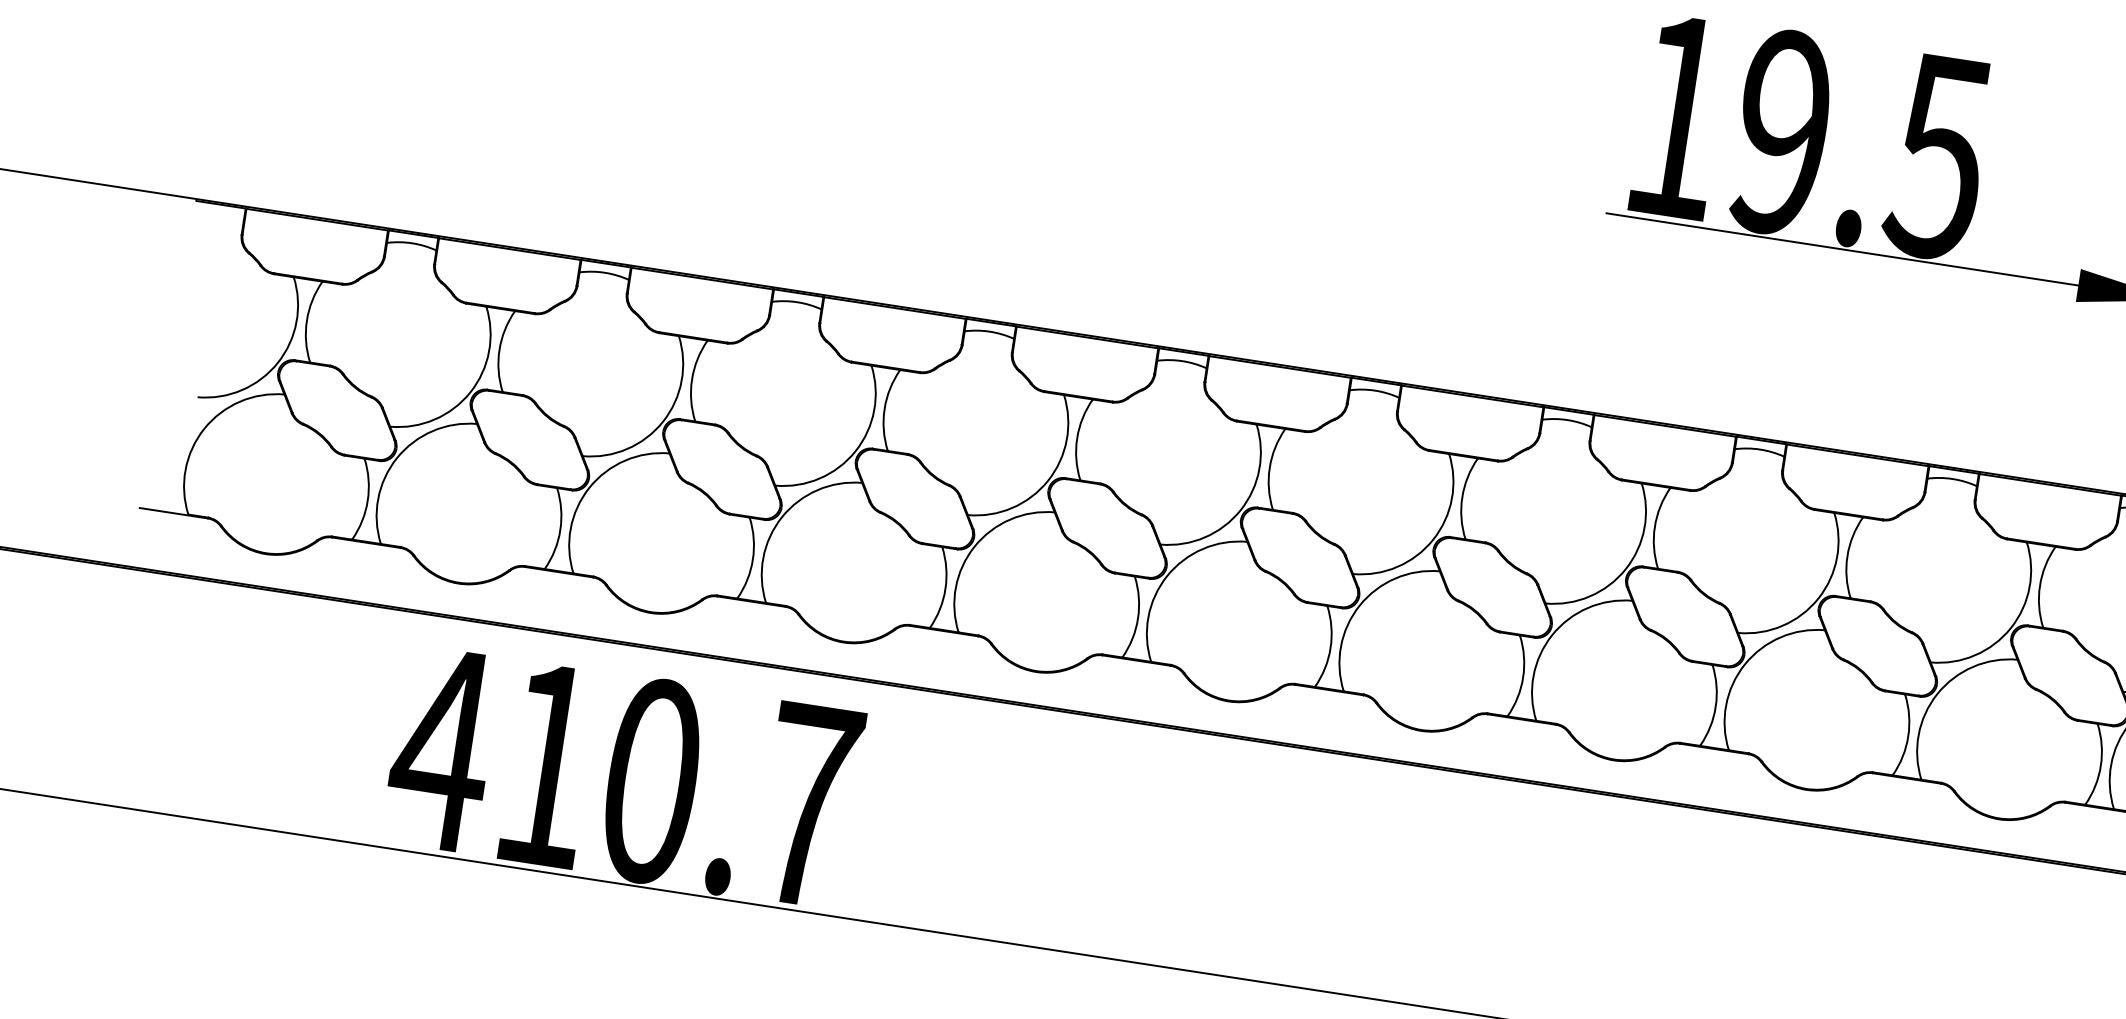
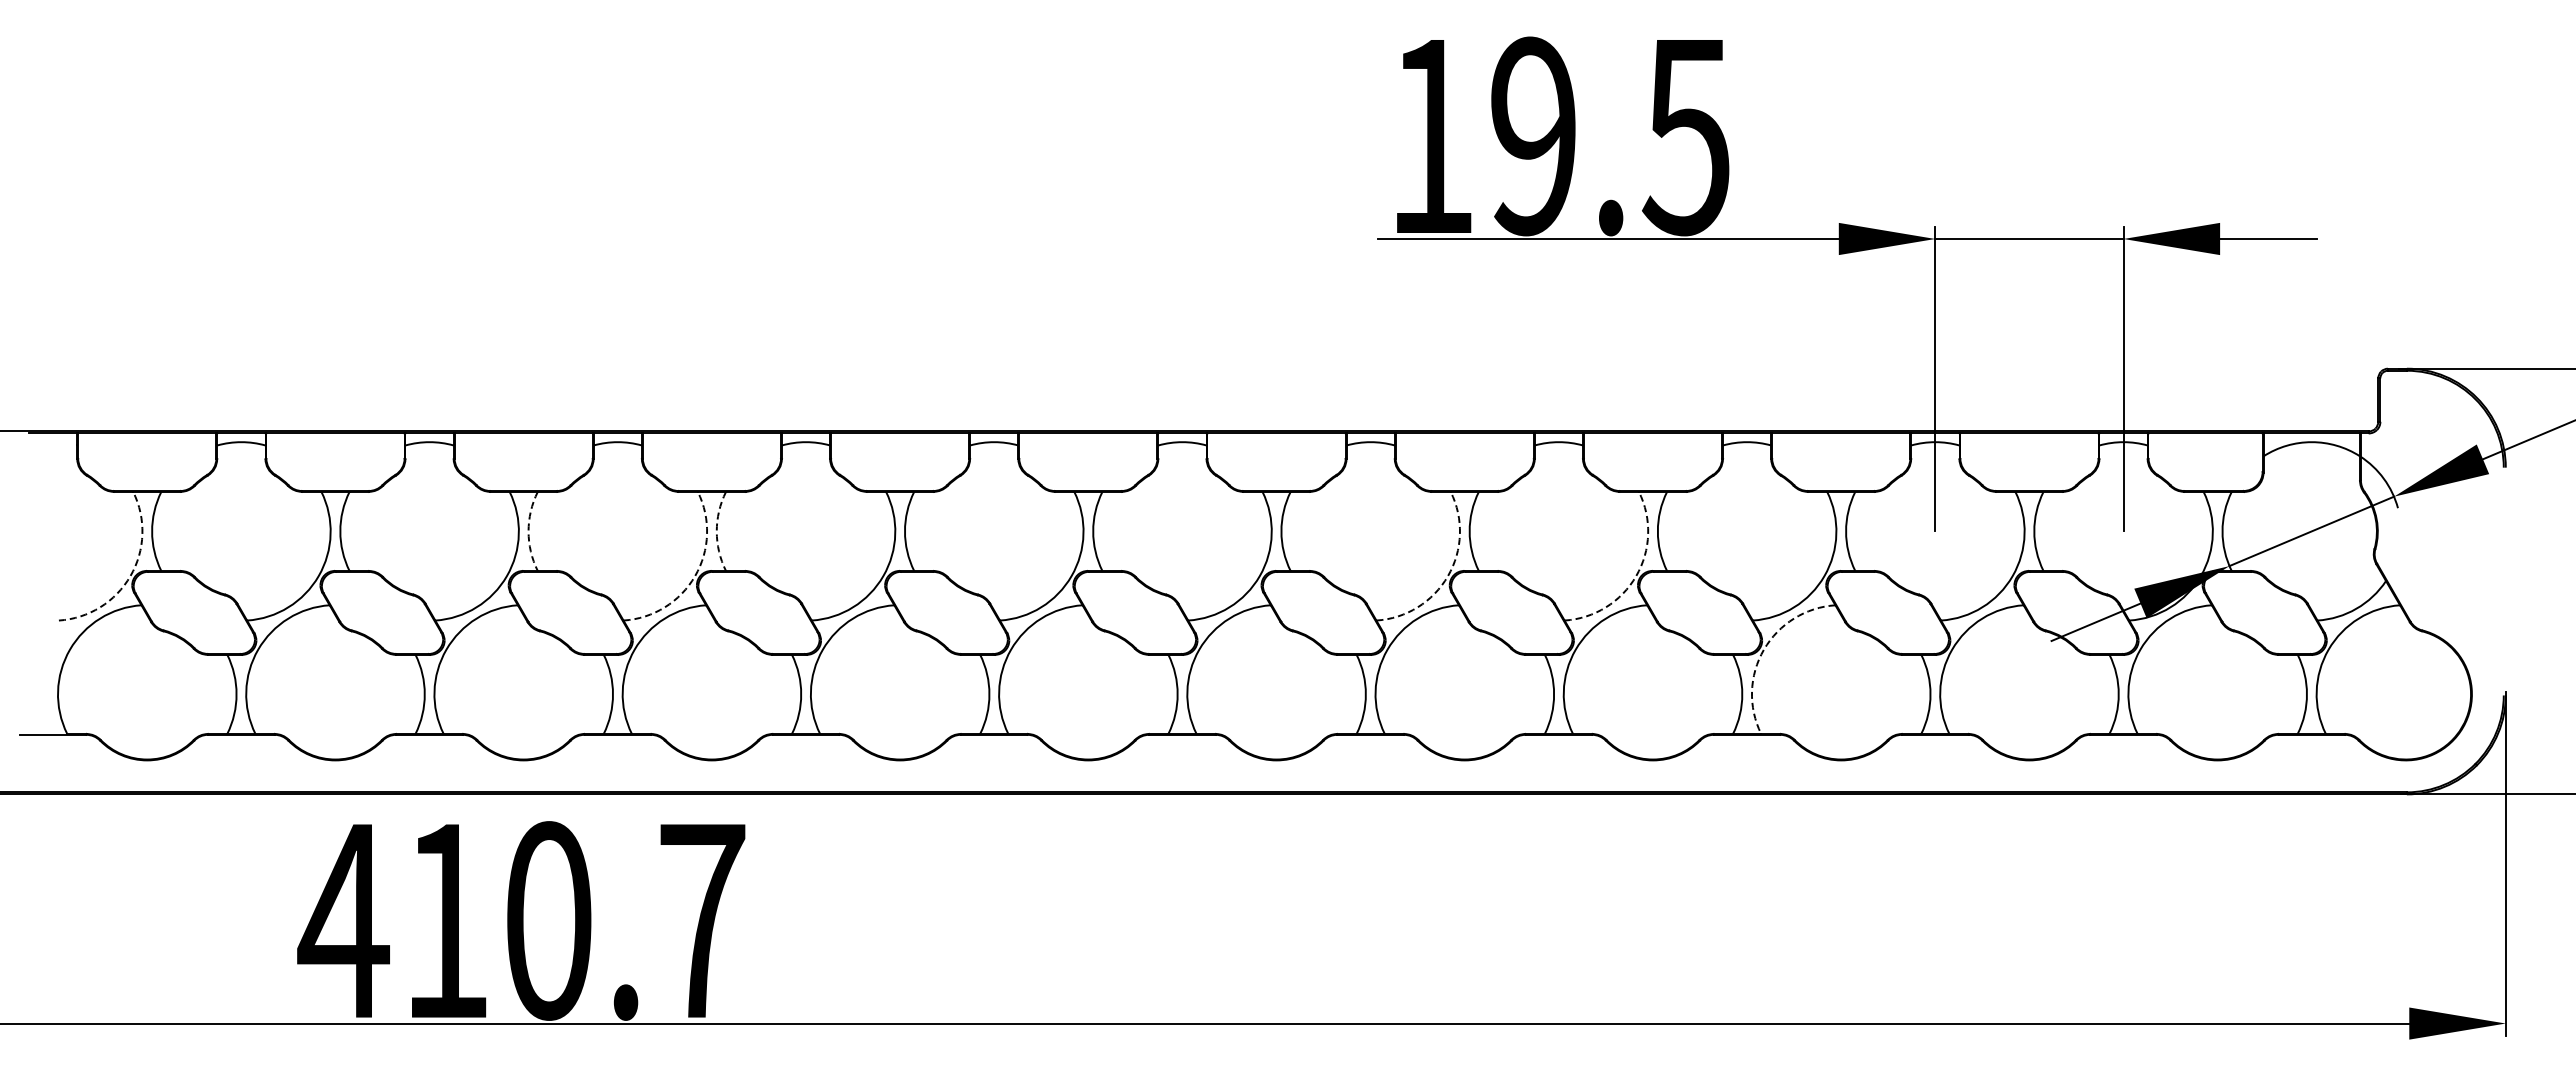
arc: (277, 363) -> (130, 576), solid -> dashed
arc: (691, 379) -> (528, 531), solid -> dashed
arc: (884, 409) -> (716, 531), solid -> dashed
arc: (855, 451) -> (695, 576), solid -> dashed
arc: (1626, 569) -> (1448, 576), solid -> dashed
arc: (1818, 599) -> (1636, 576), solid -> dashed
arc: (1937, 693) -> (1763, 649), solid -> dashed

